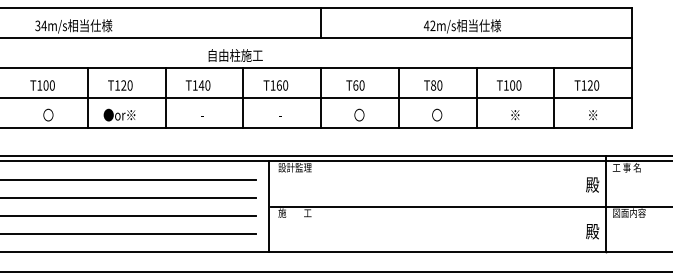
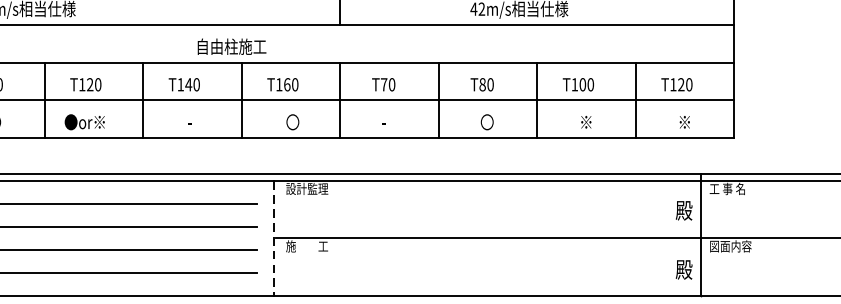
text: (355, 85) -> (383, 84), T60 -> T70
text: (283, 114) -> (292, 121), - -> 〇
text: (359, 114) -> (388, 121), 〇 -> -
line: (268, 207) -> (273, 239), solid -> dashed

